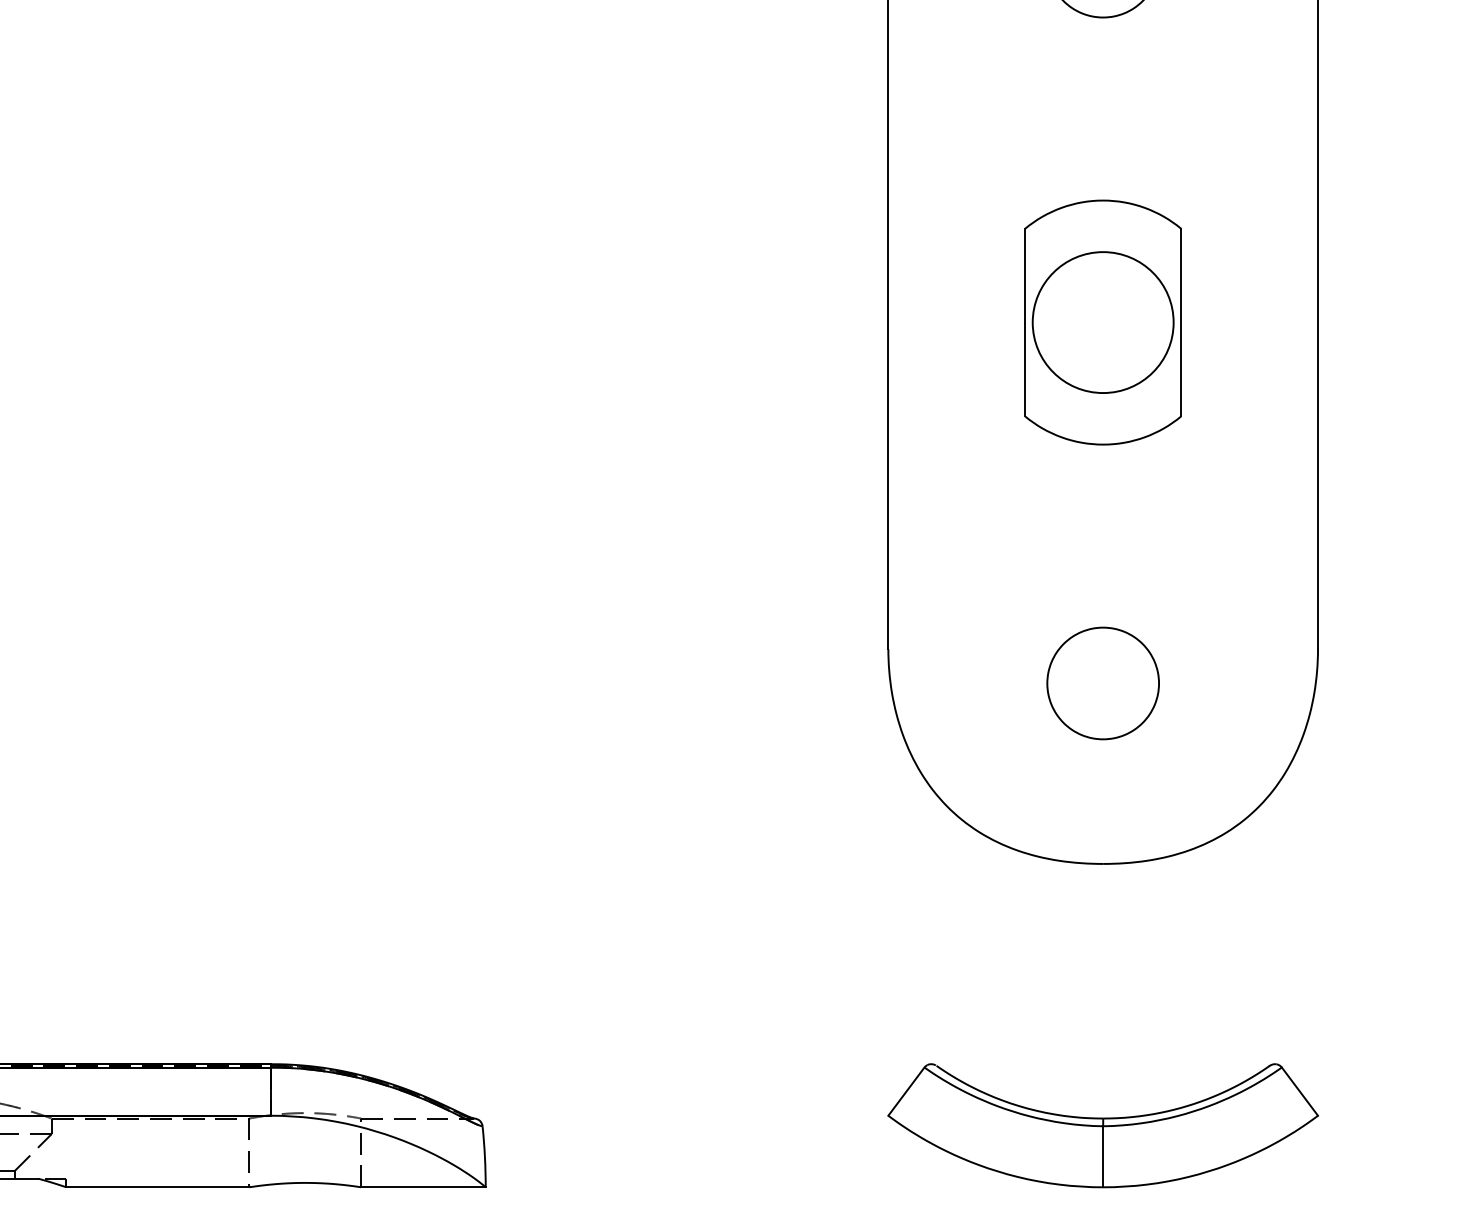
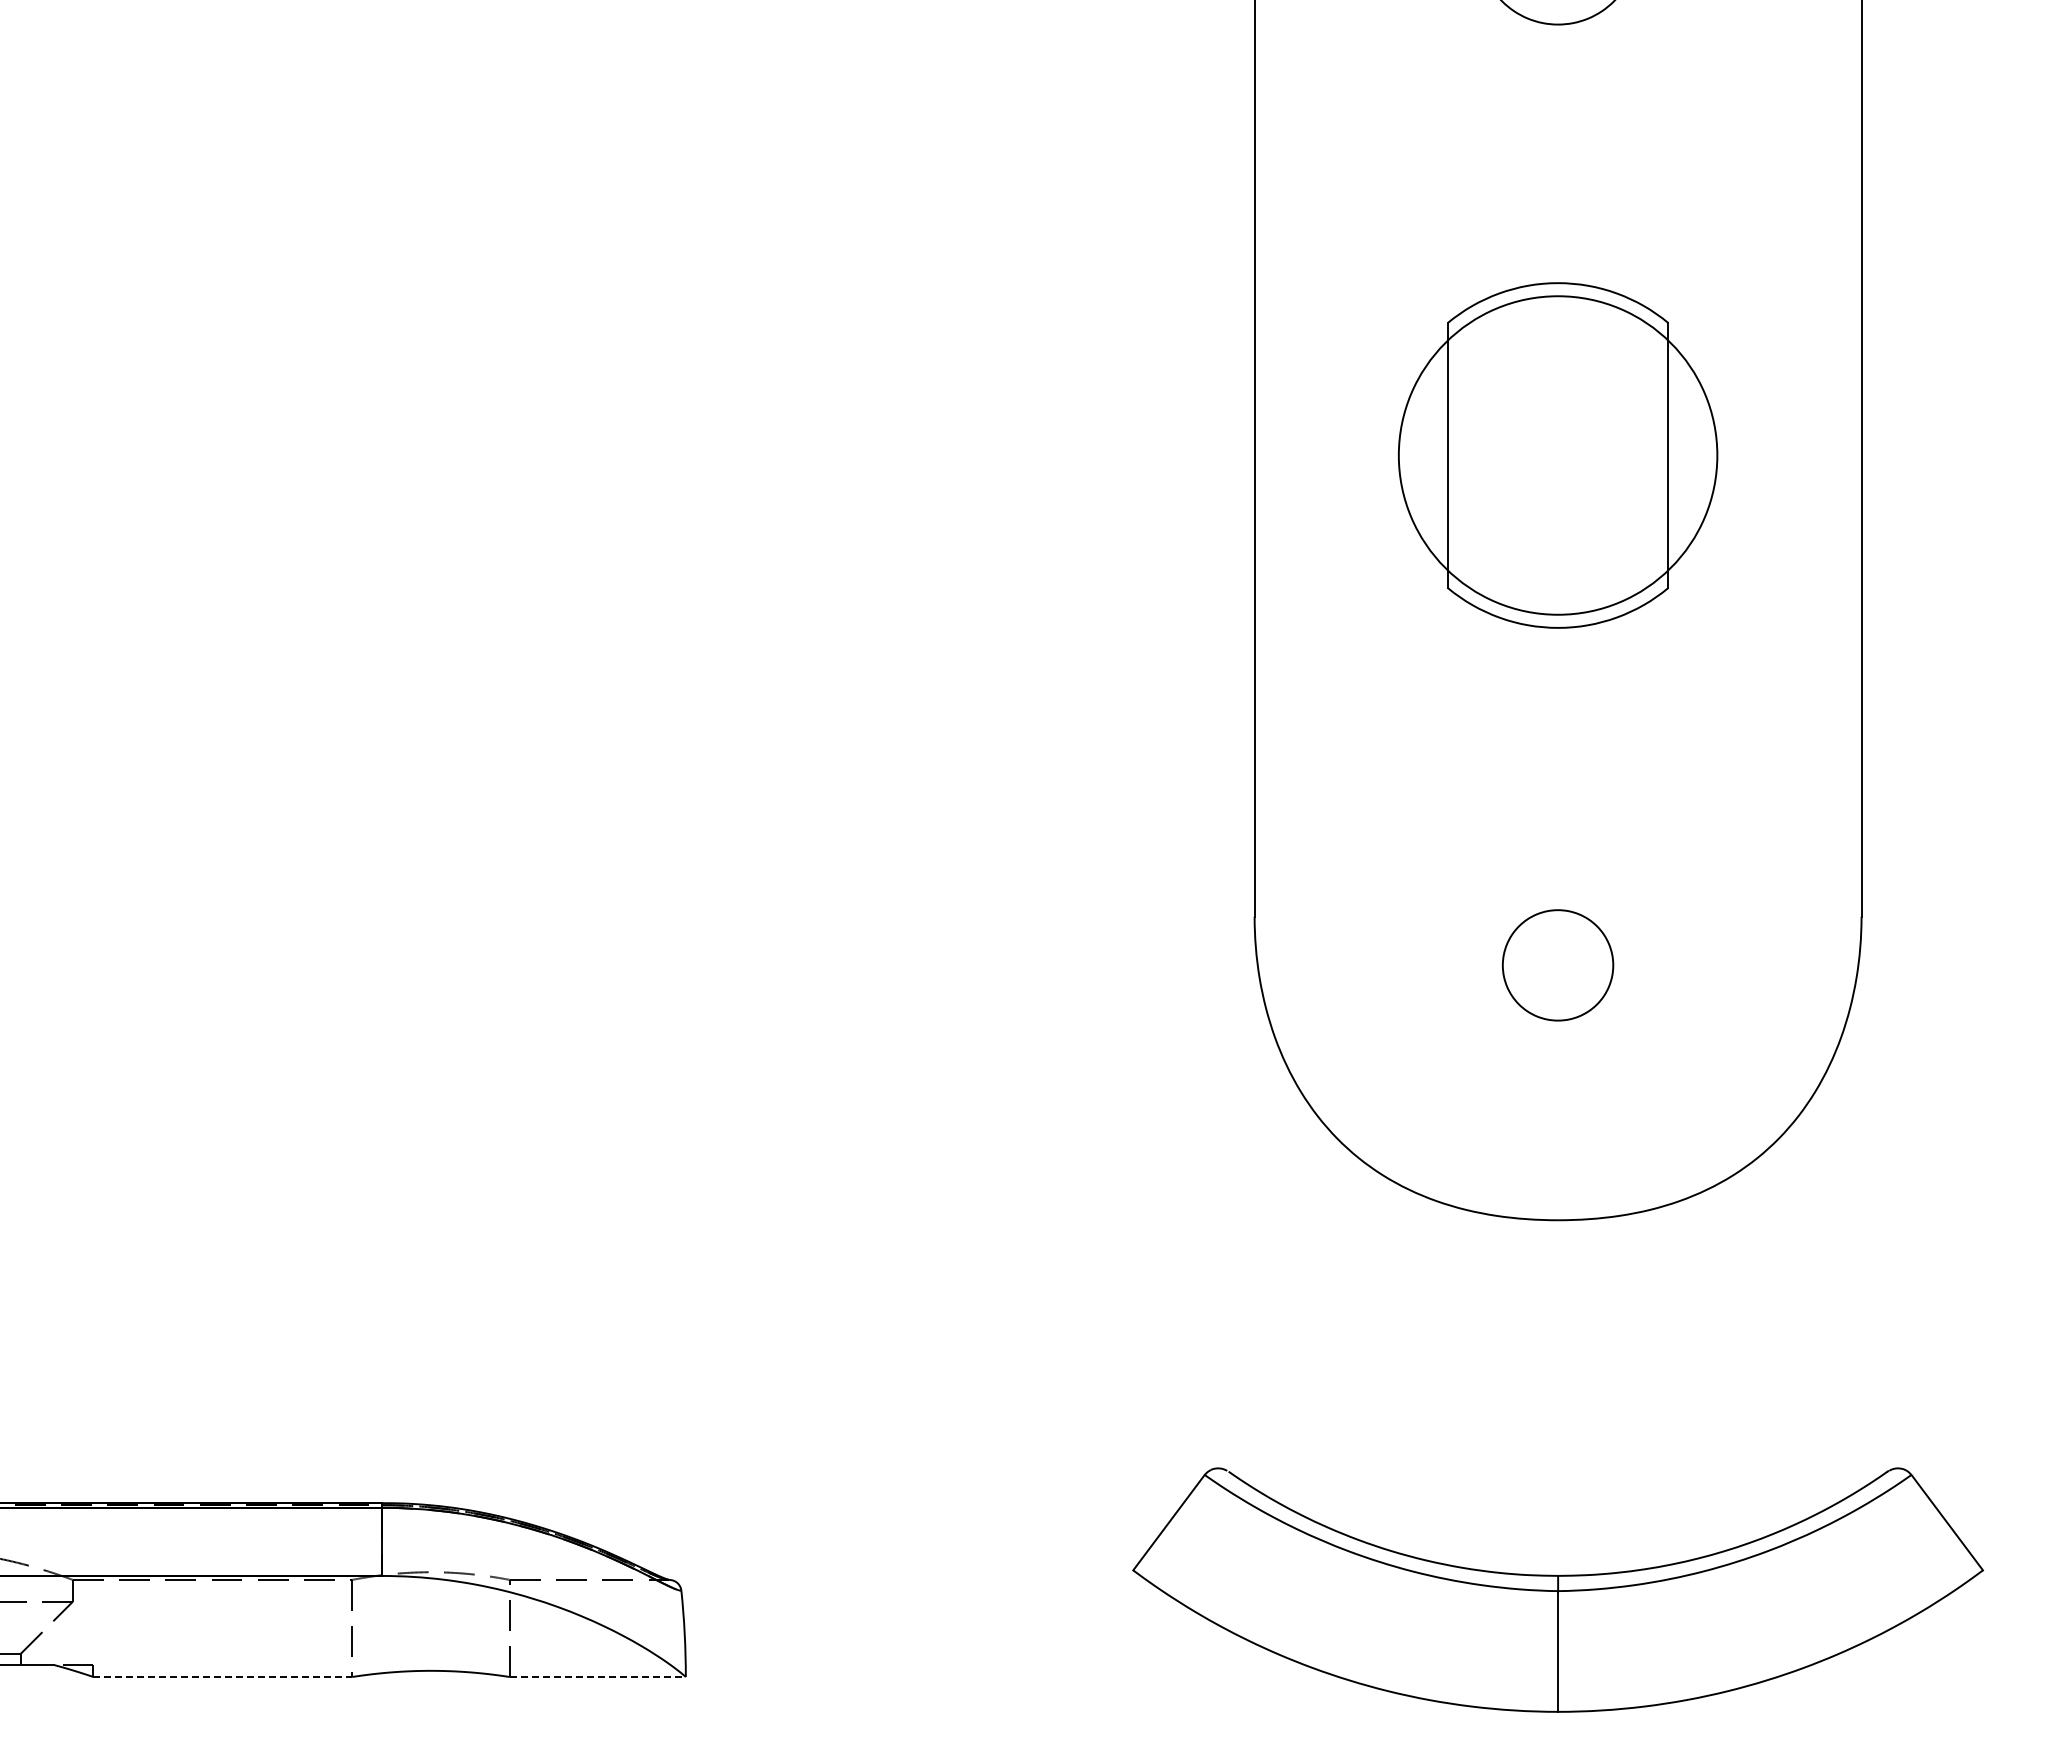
circle: (1102, 322) -> (1557, 455), size x1.6
part: (1102, 683) -> (1557, 965), size x0.7
part: (1102, 1125) -> (1557, 1589), size x1.4
line: (158, 1187) -> (223, 1677), solid -> dashed
line: (423, 1187) -> (598, 1677), solid -> dashed

